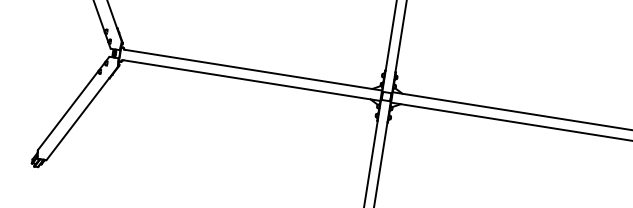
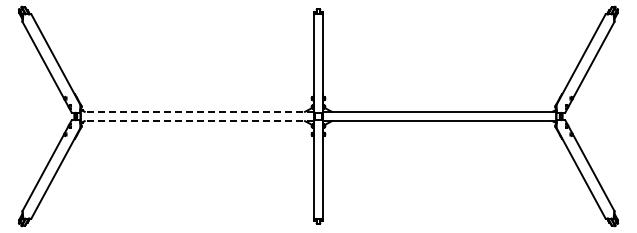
line: (252, 69) -> (198, 111), solid -> dashed
line: (251, 80) -> (198, 121), solid -> dashed

